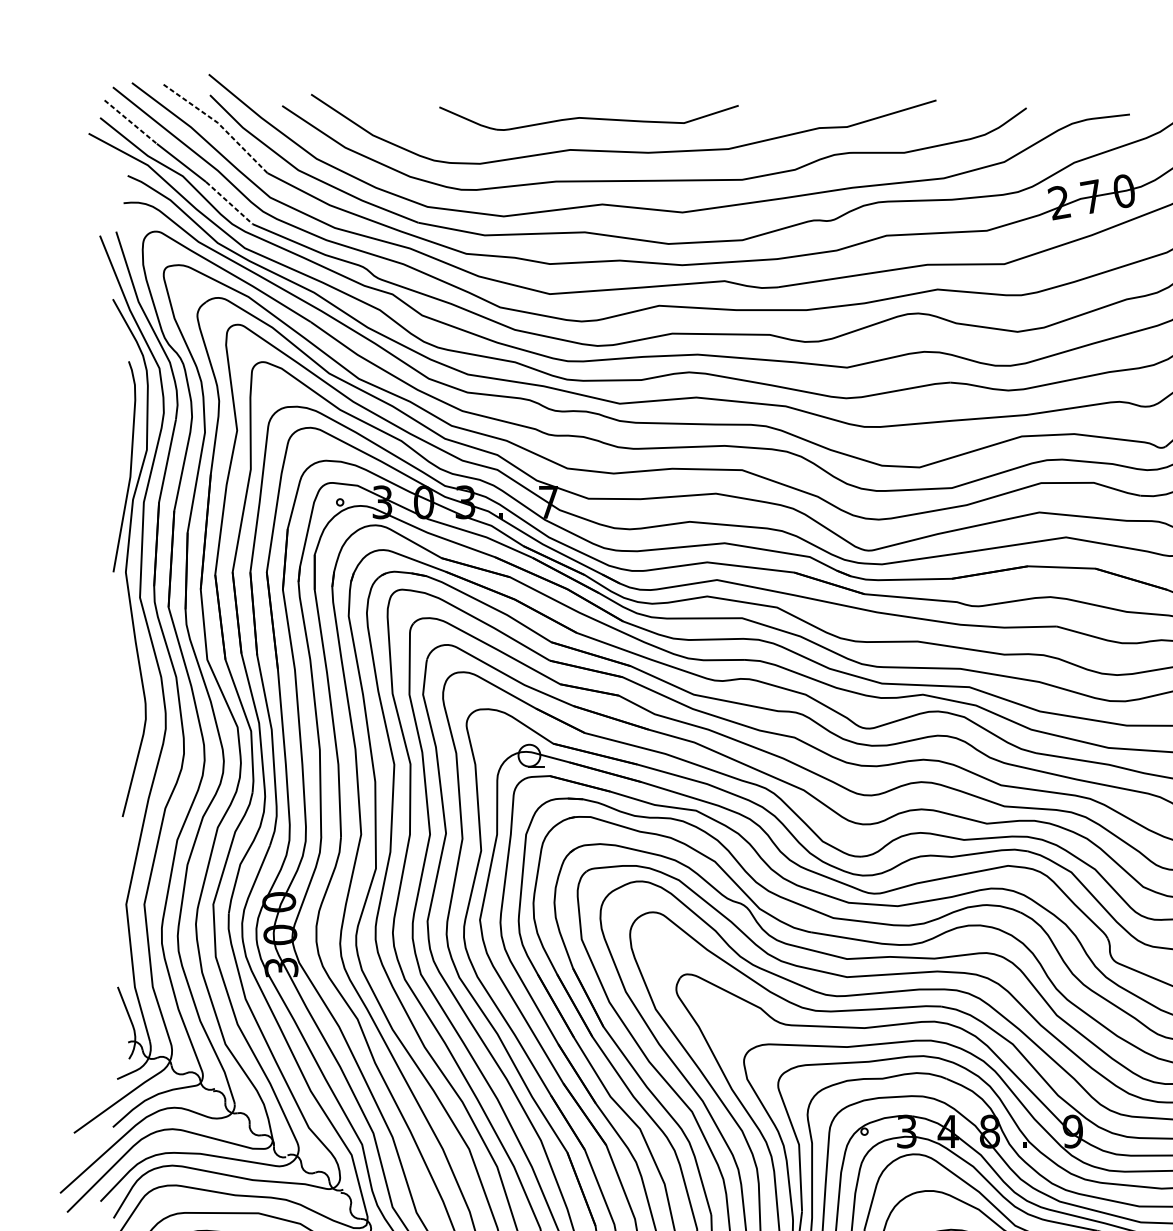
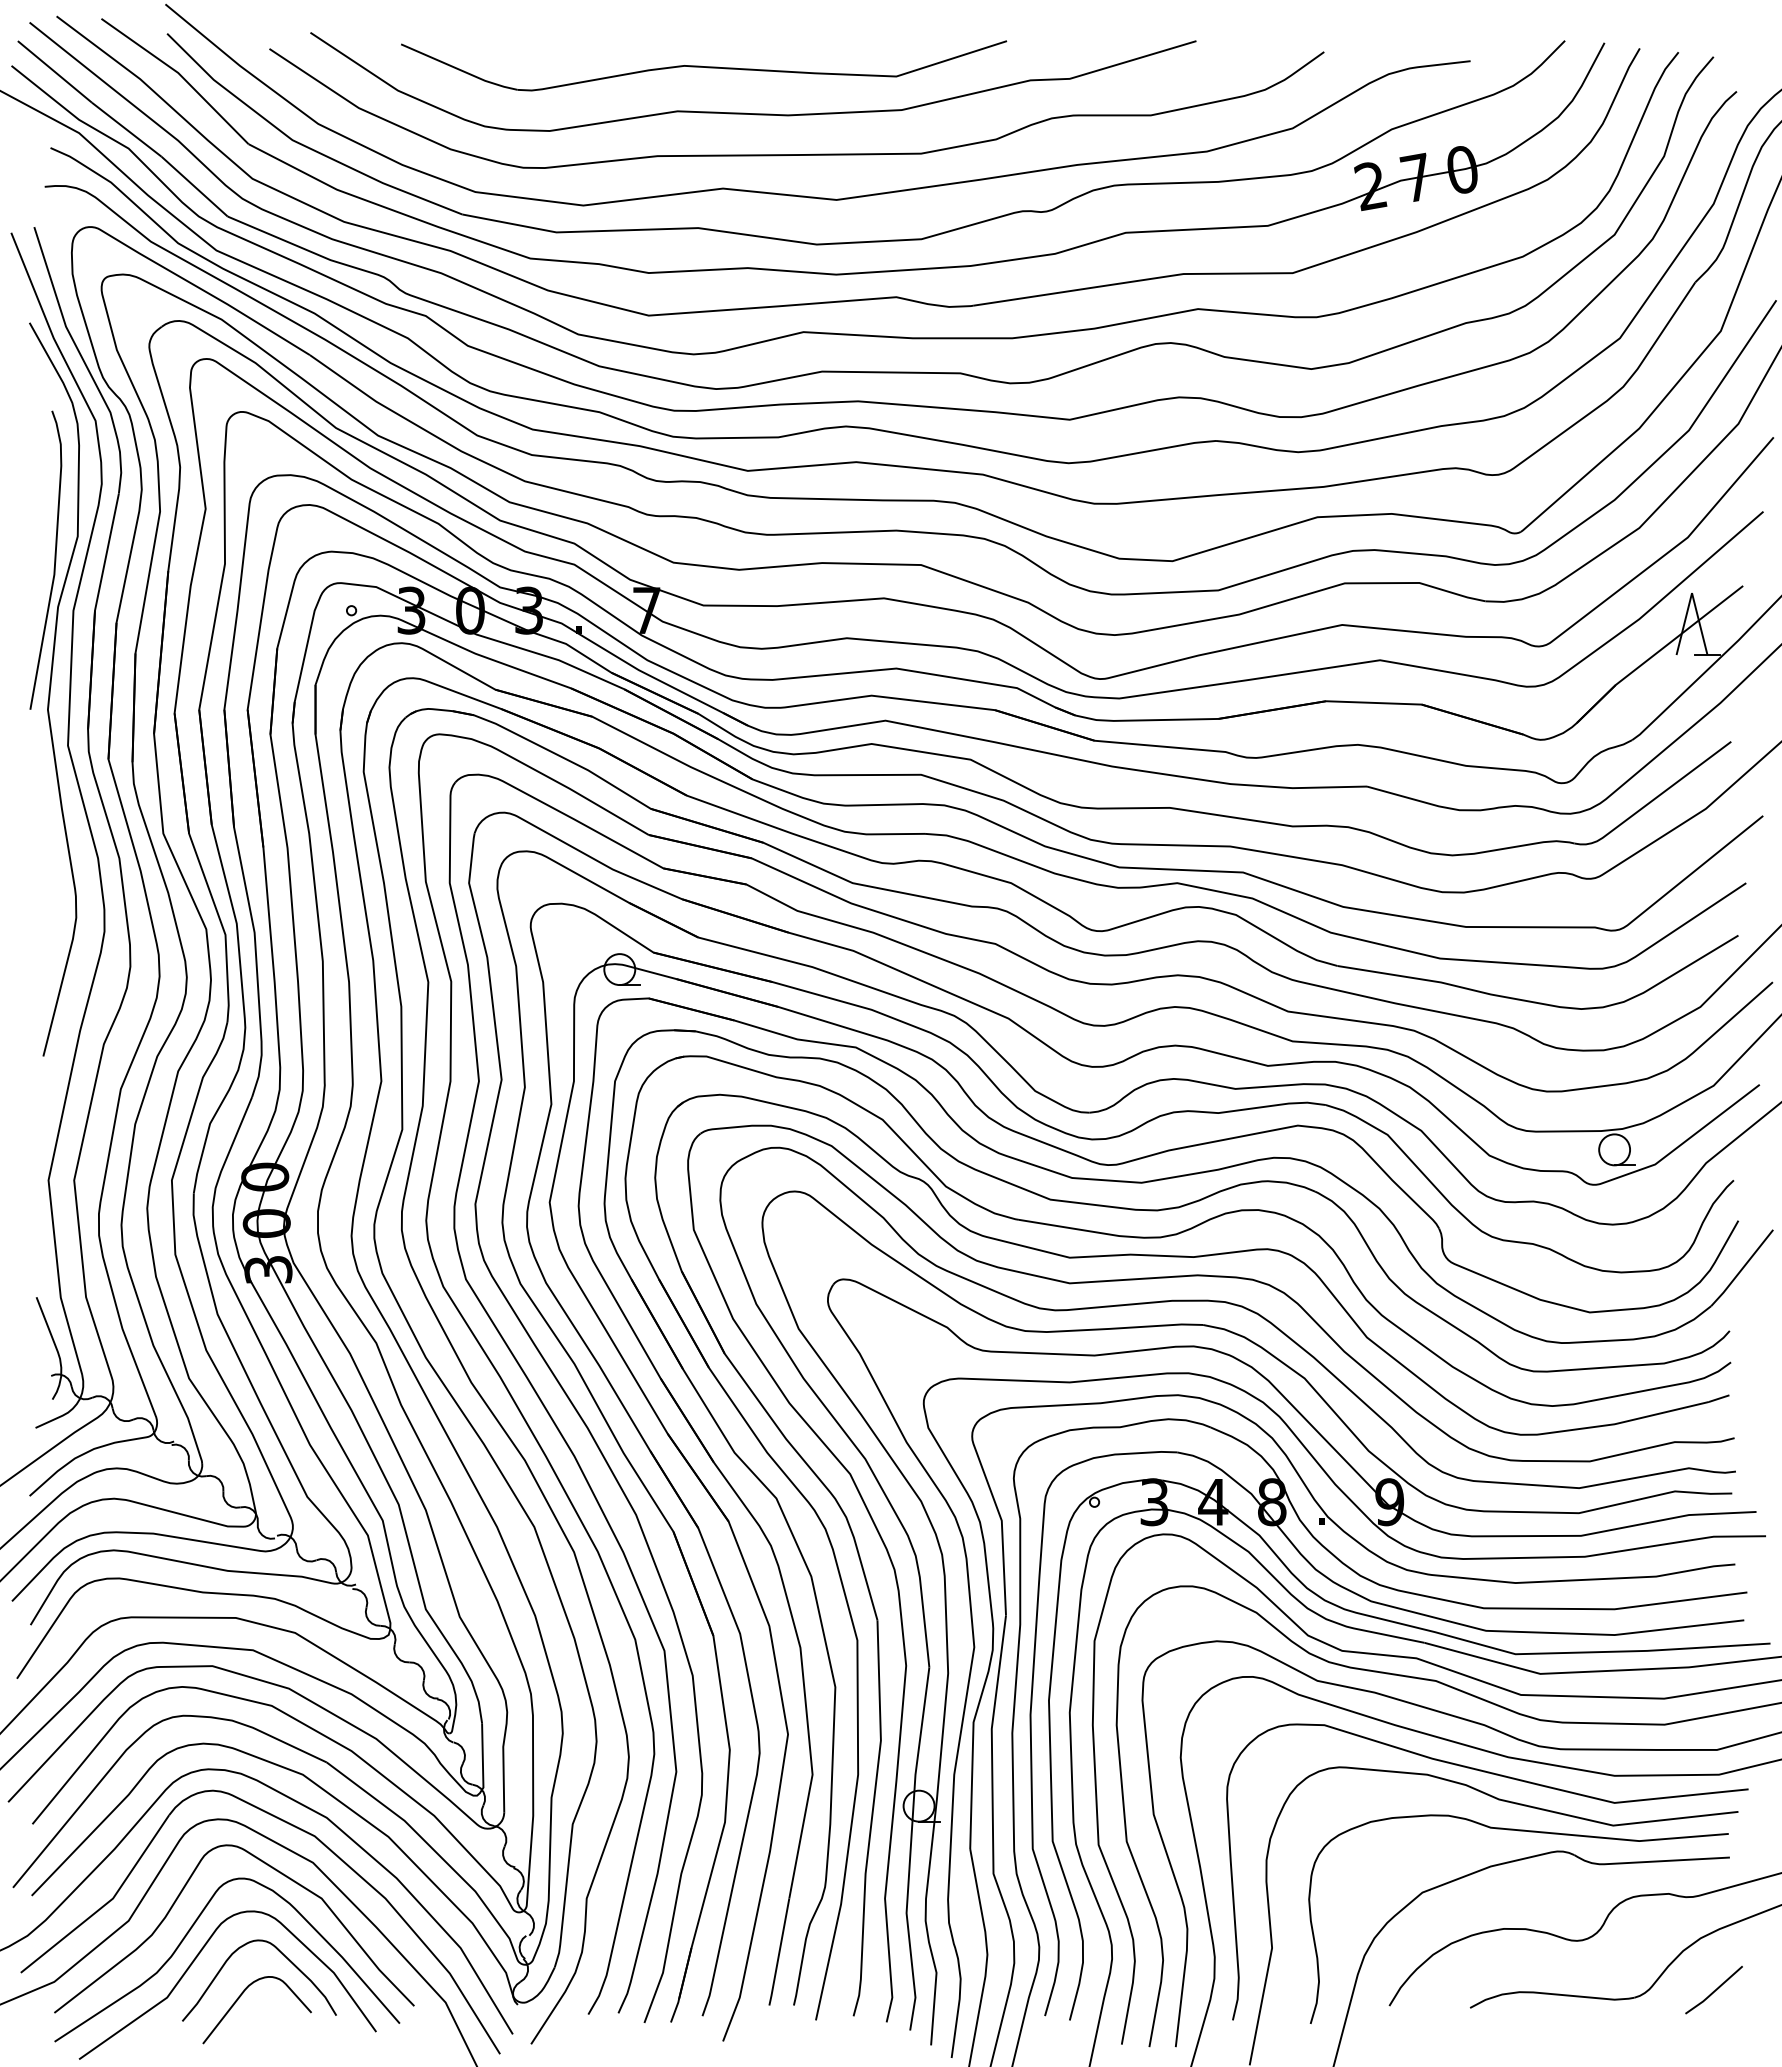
part: (589, 117) -> (704, 65), size x1.43
line: (131, 122) -> (55, 72), dashed -> solid
line: (219, 124) -> (180, 75), dashed -> solid
line: (229, 203) -> (194, 186), dashed -> solid

